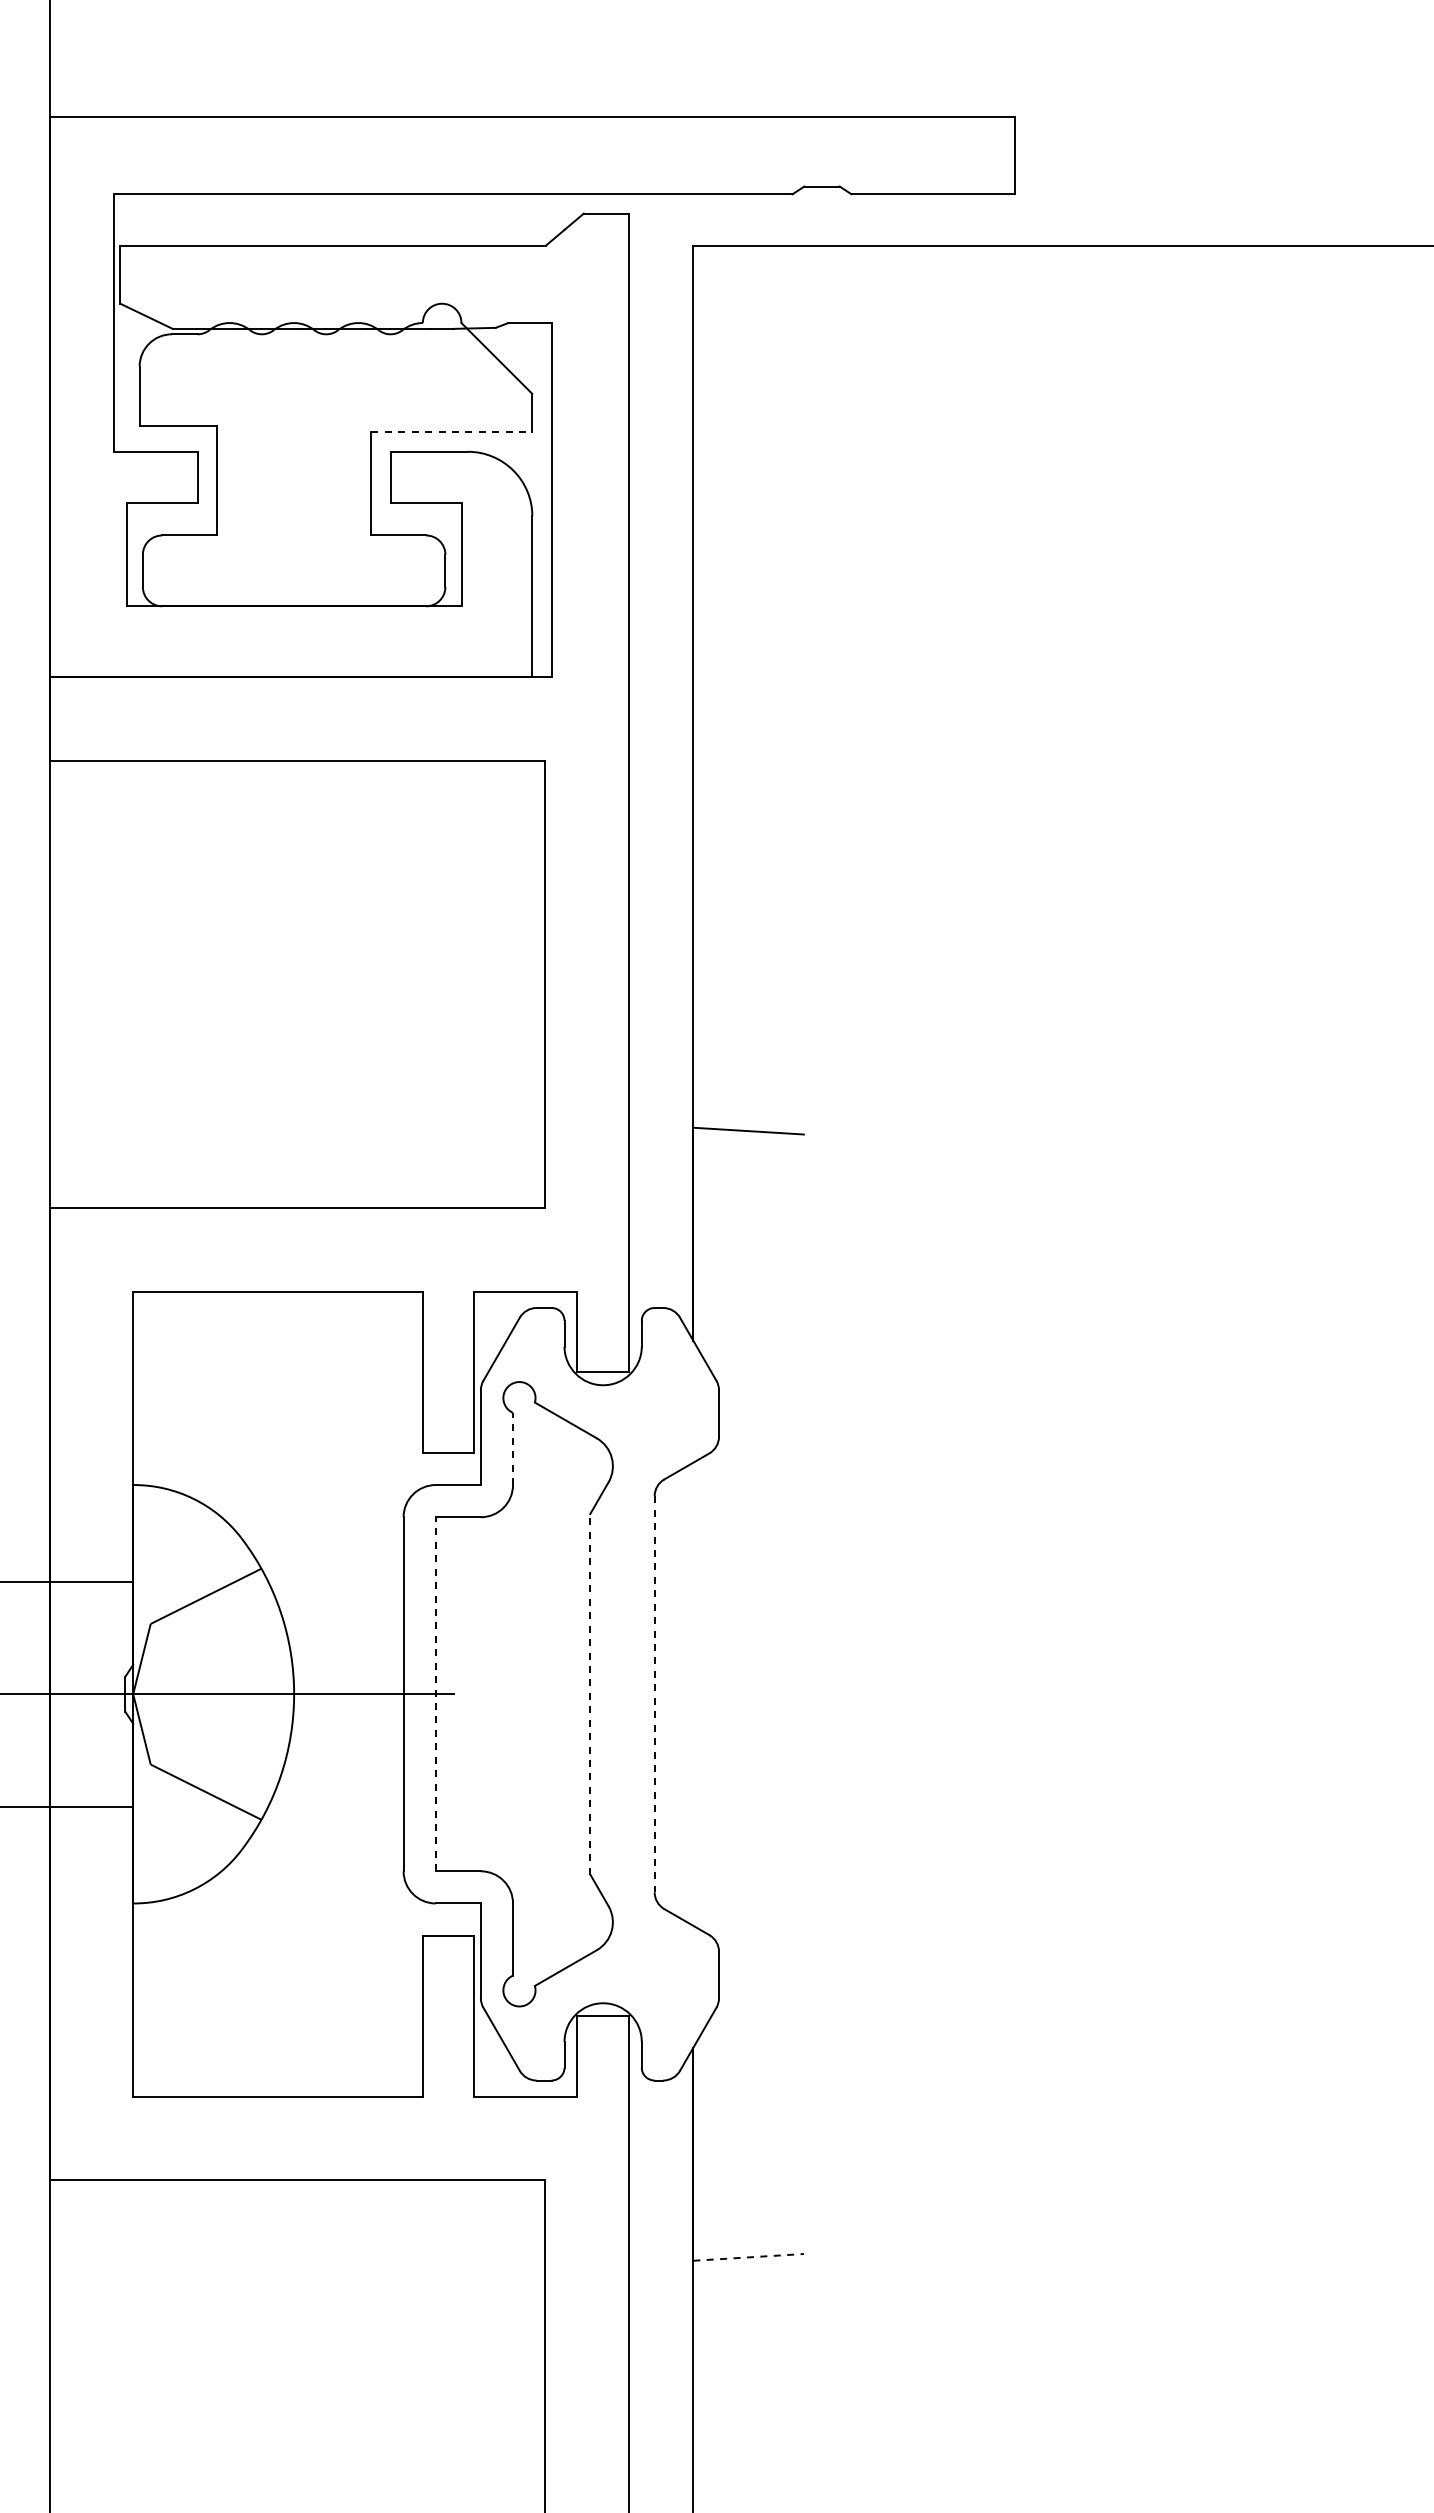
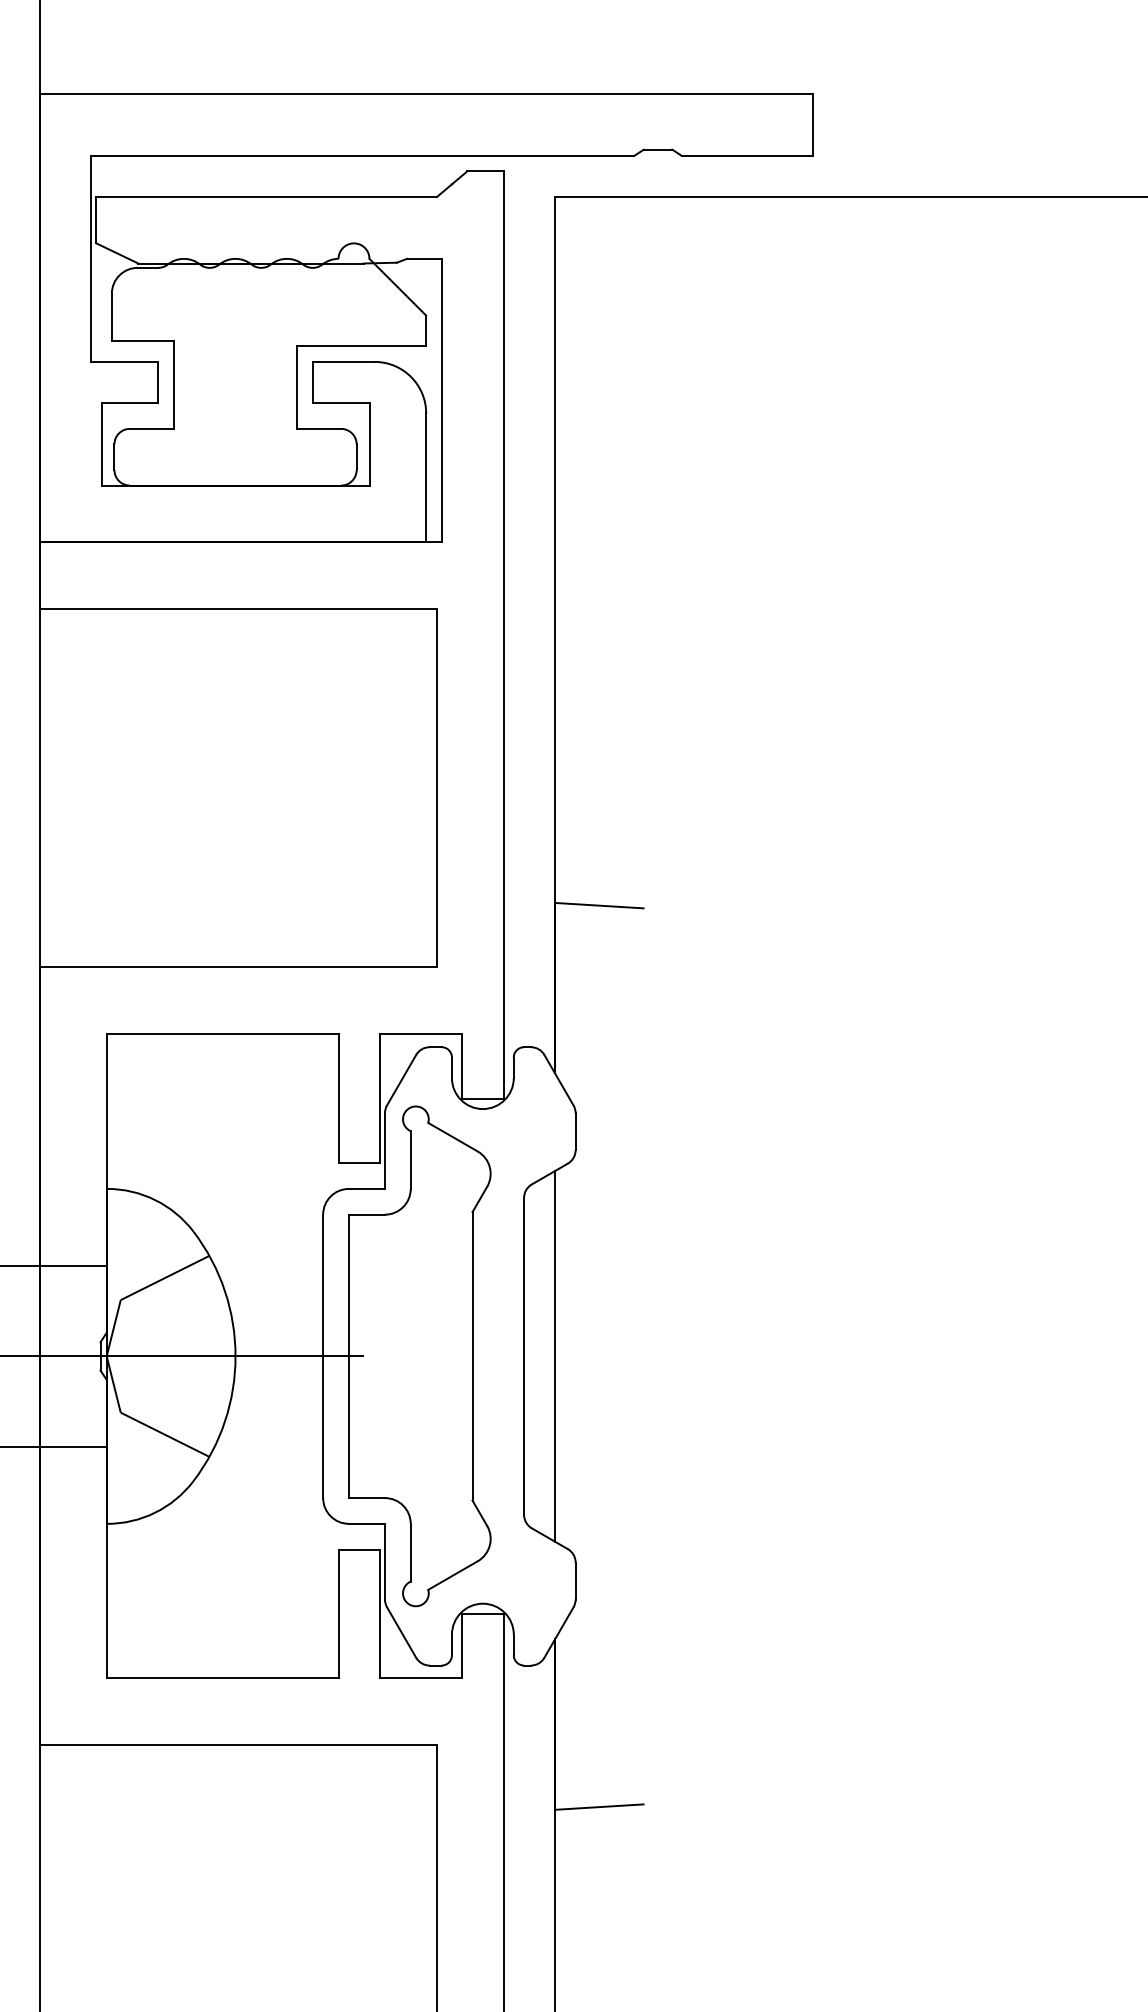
line: (452, 432) -> (362, 346), dashed -> solid
line: (513, 1448) -> (411, 1159), dashed -> solid
line: (435, 1693) -> (348, 1355), dashed -> solid
line: (590, 1693) -> (472, 1355), dashed -> solid
line: (693, 1693) -> (555, 1355), added
line: (654, 1694) -> (523, 1356), dashed -> solid
line: (749, 2257) -> (600, 1807), dashed -> solid

